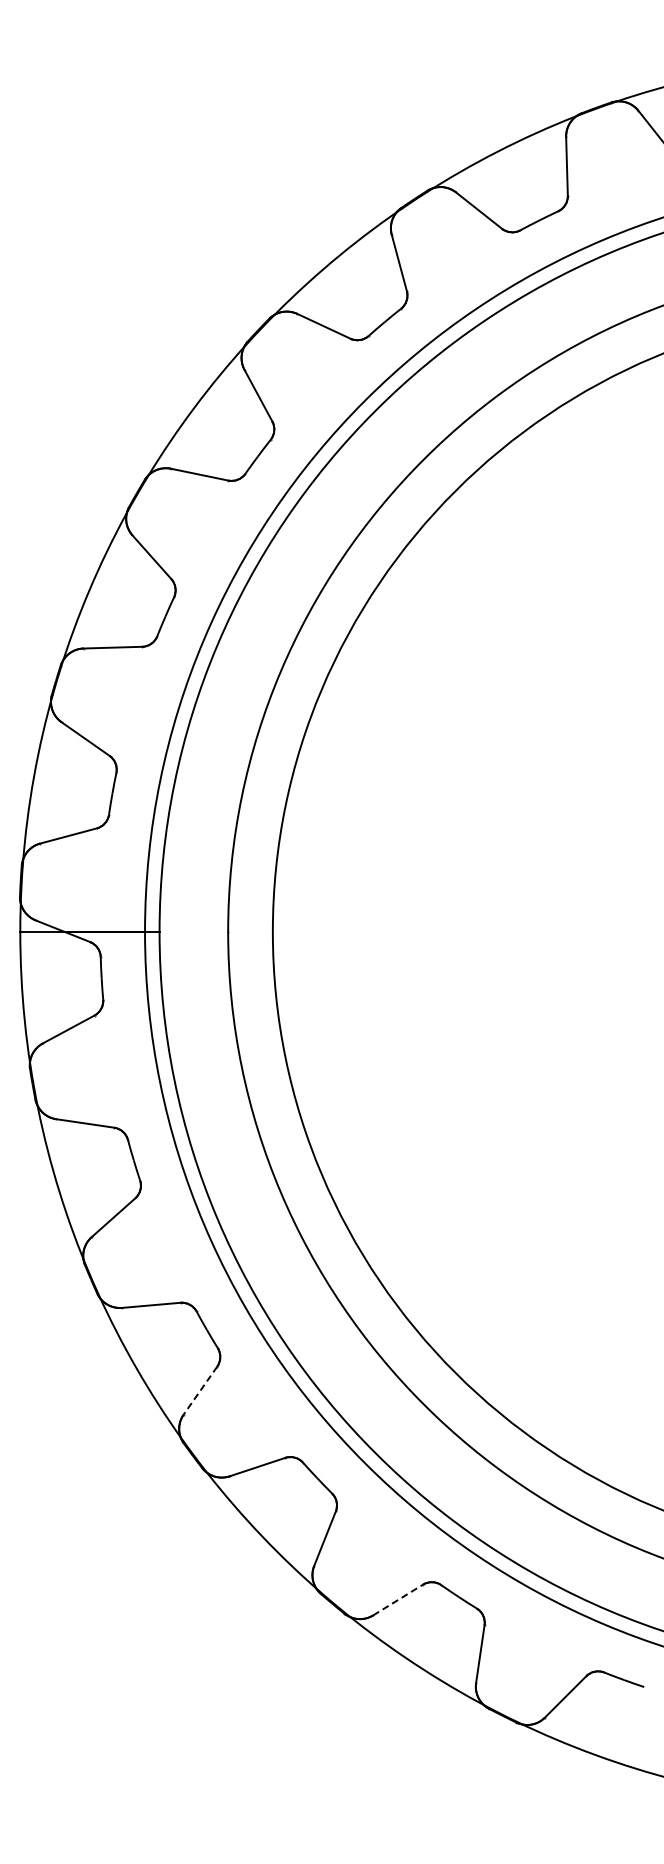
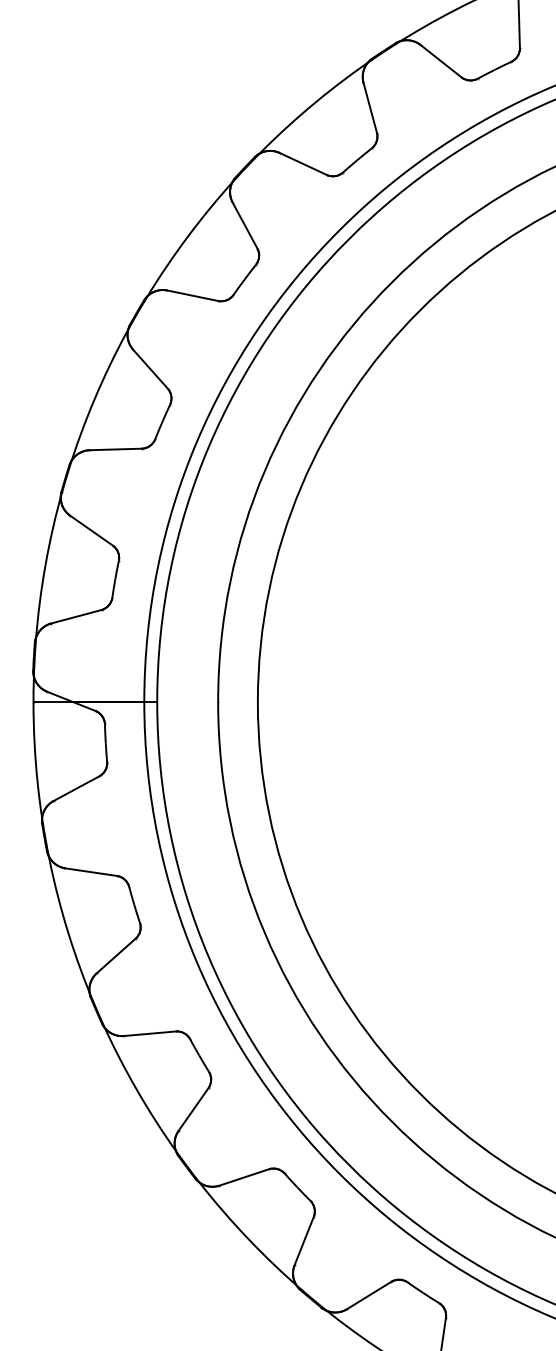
line: (200, 1391) -> (193, 1110), dashed -> solid
line: (398, 1599) -> (369, 1295), dashed -> solid

